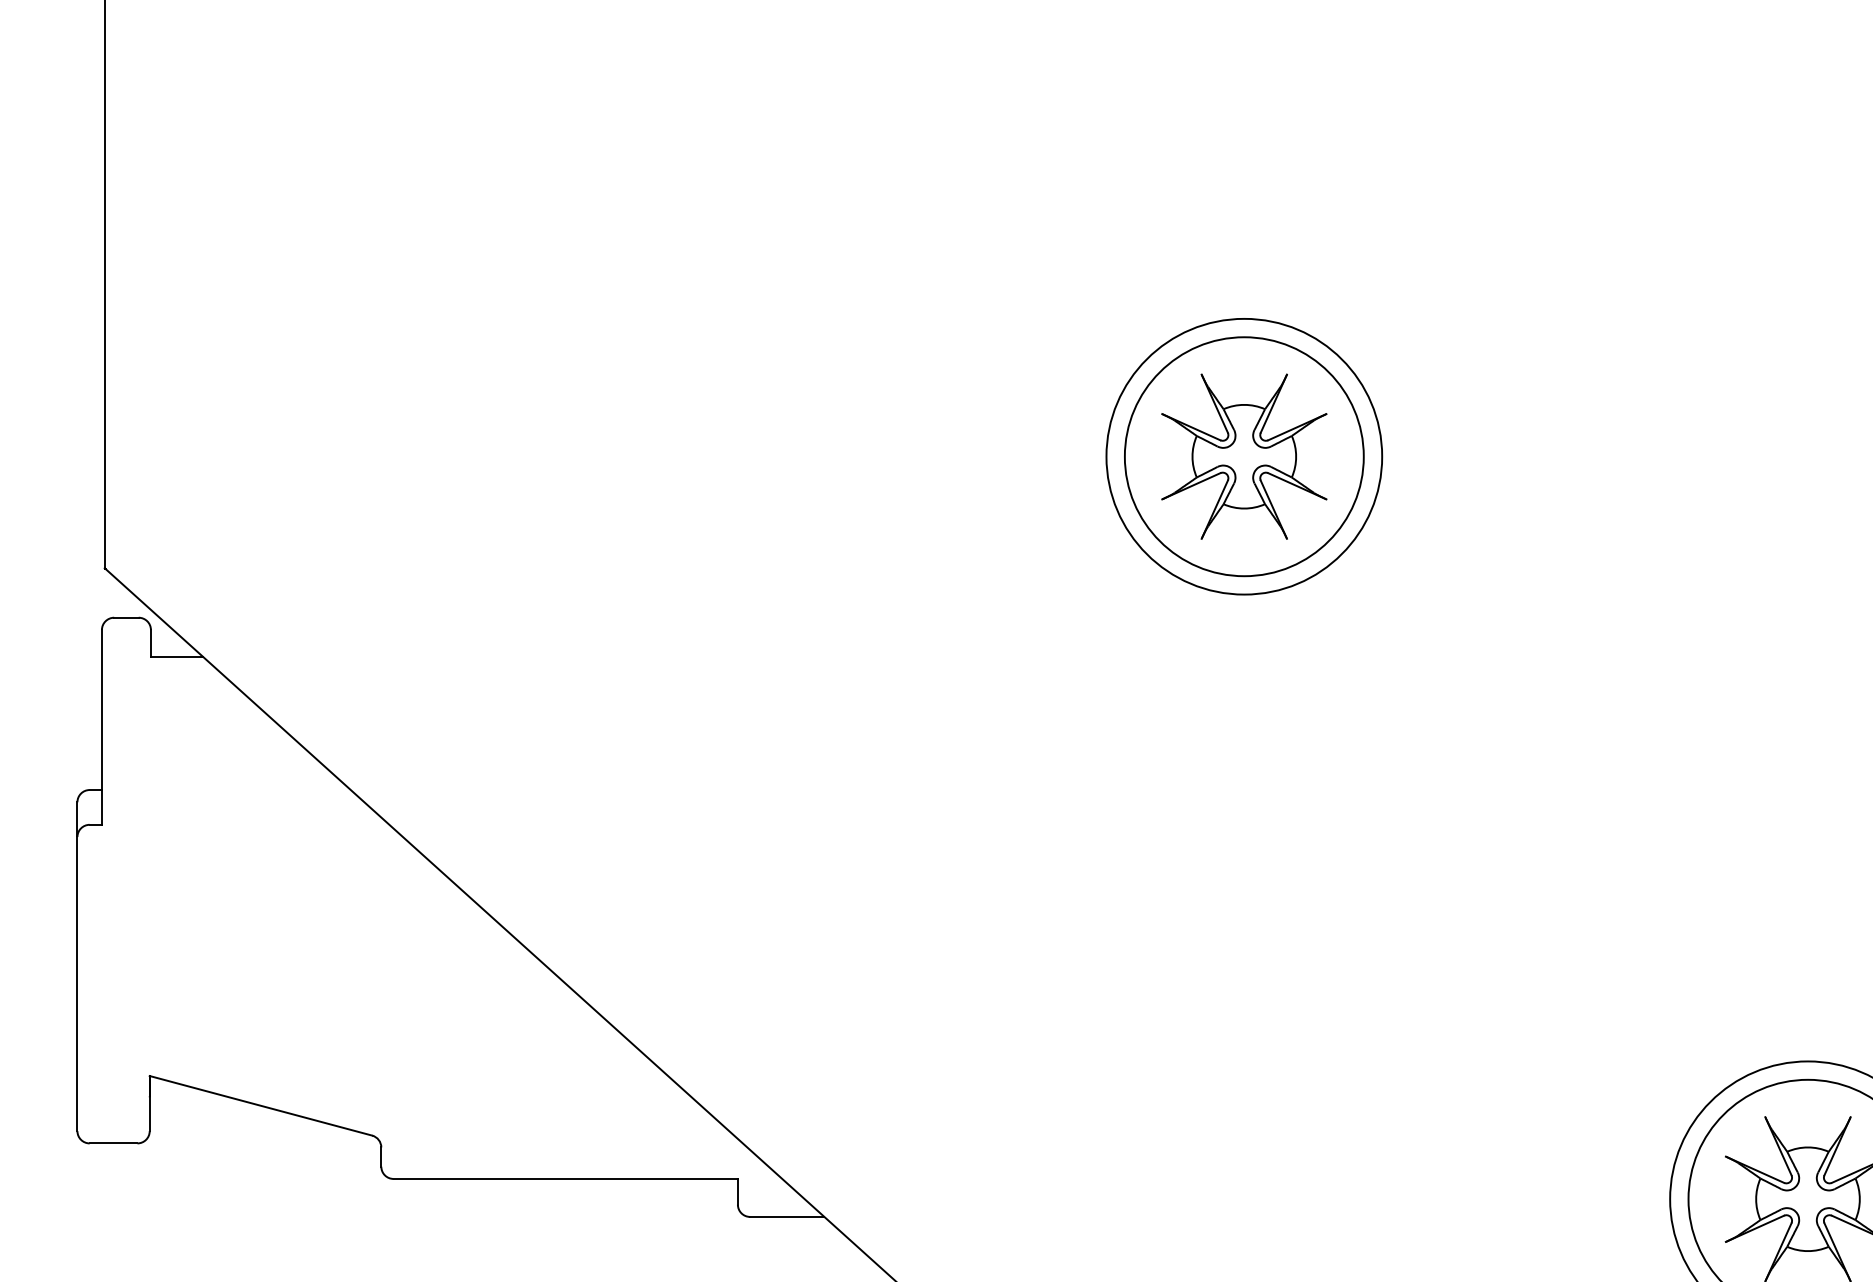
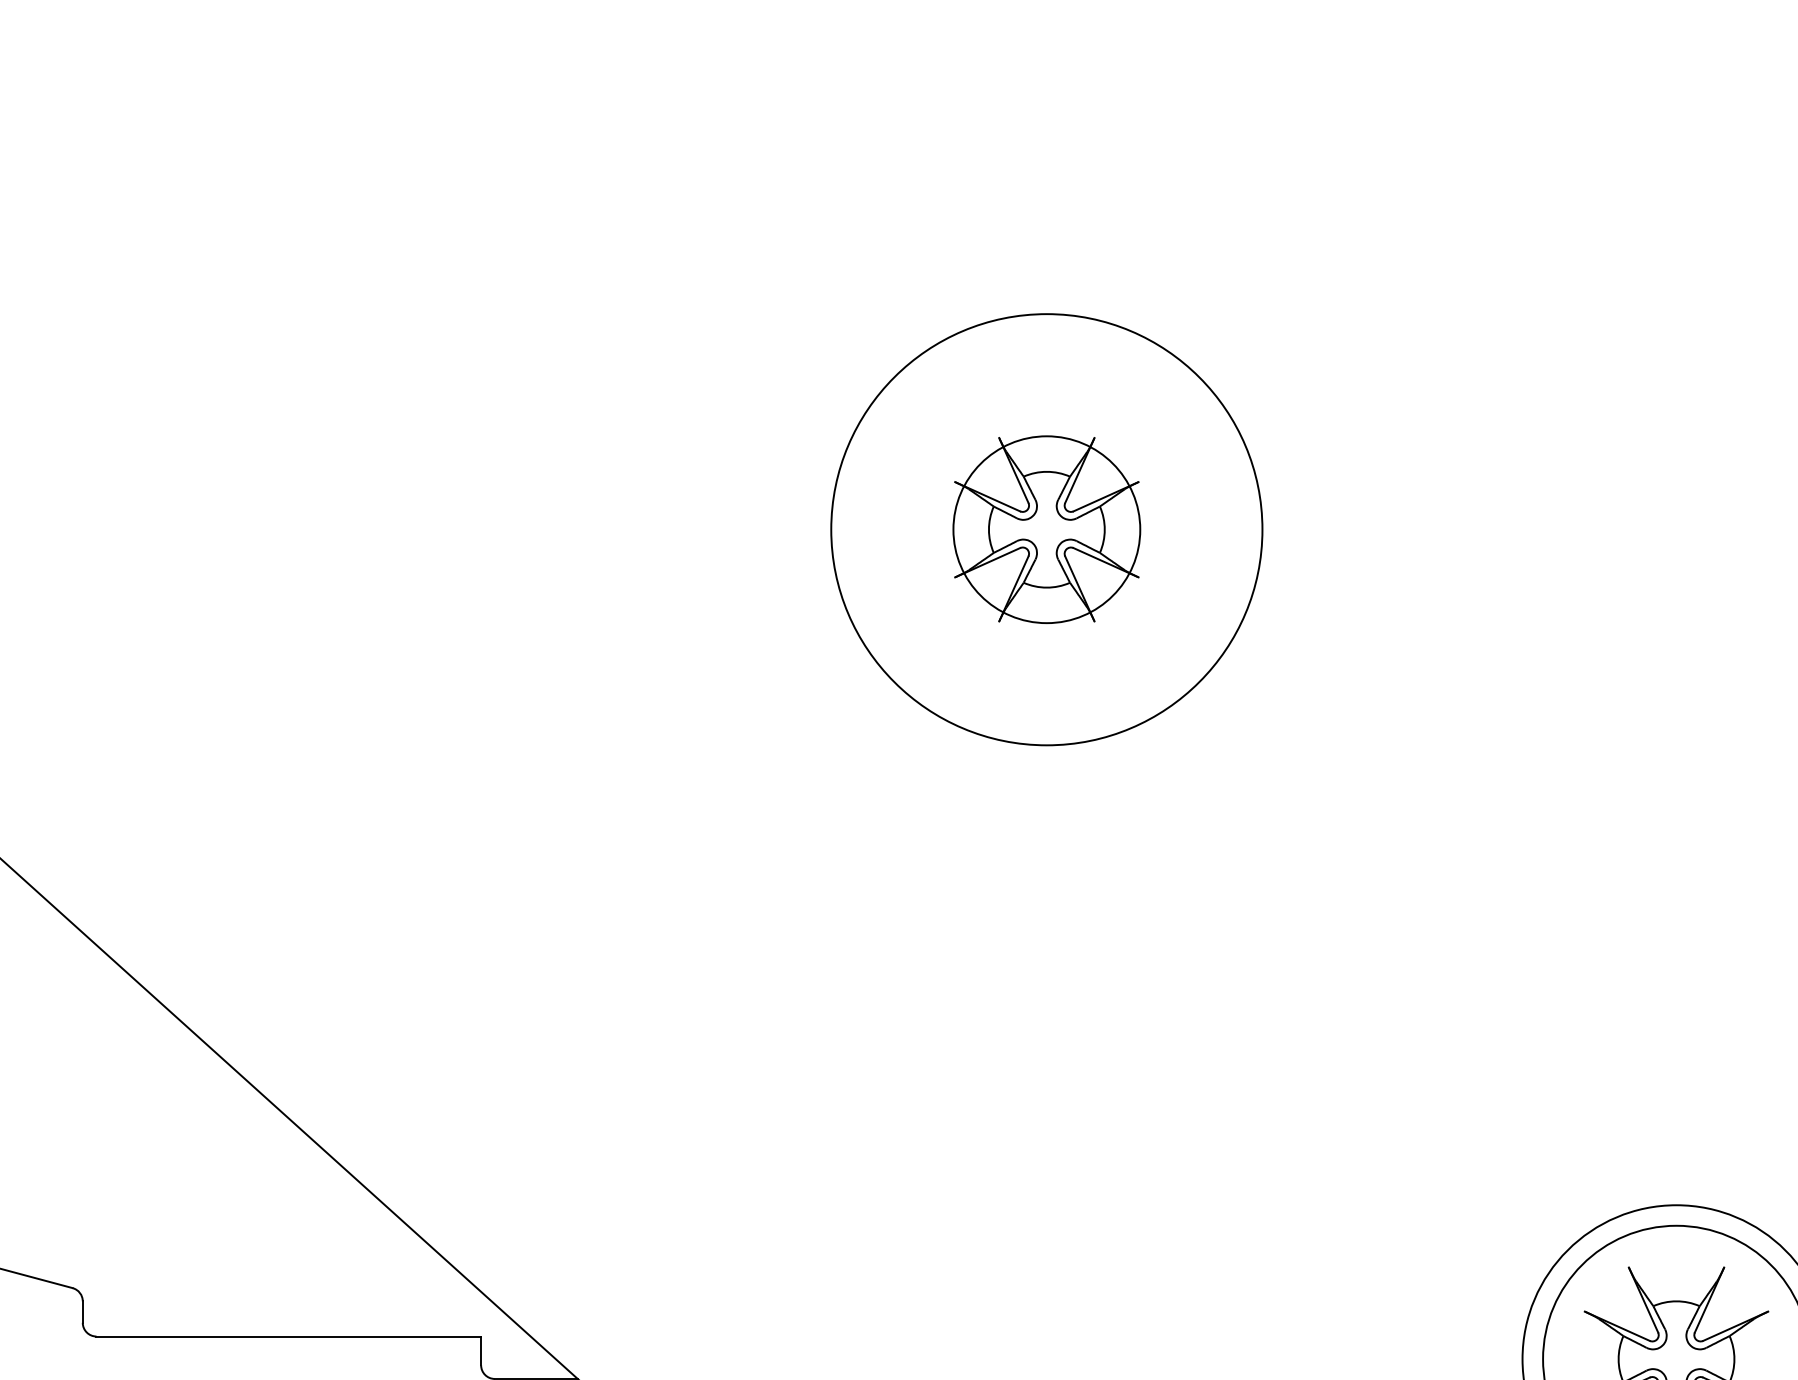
circle: (1243, 456) -> (1045, 529), size x0.7
circle: (1244, 456) -> (1047, 529), size x1.4

